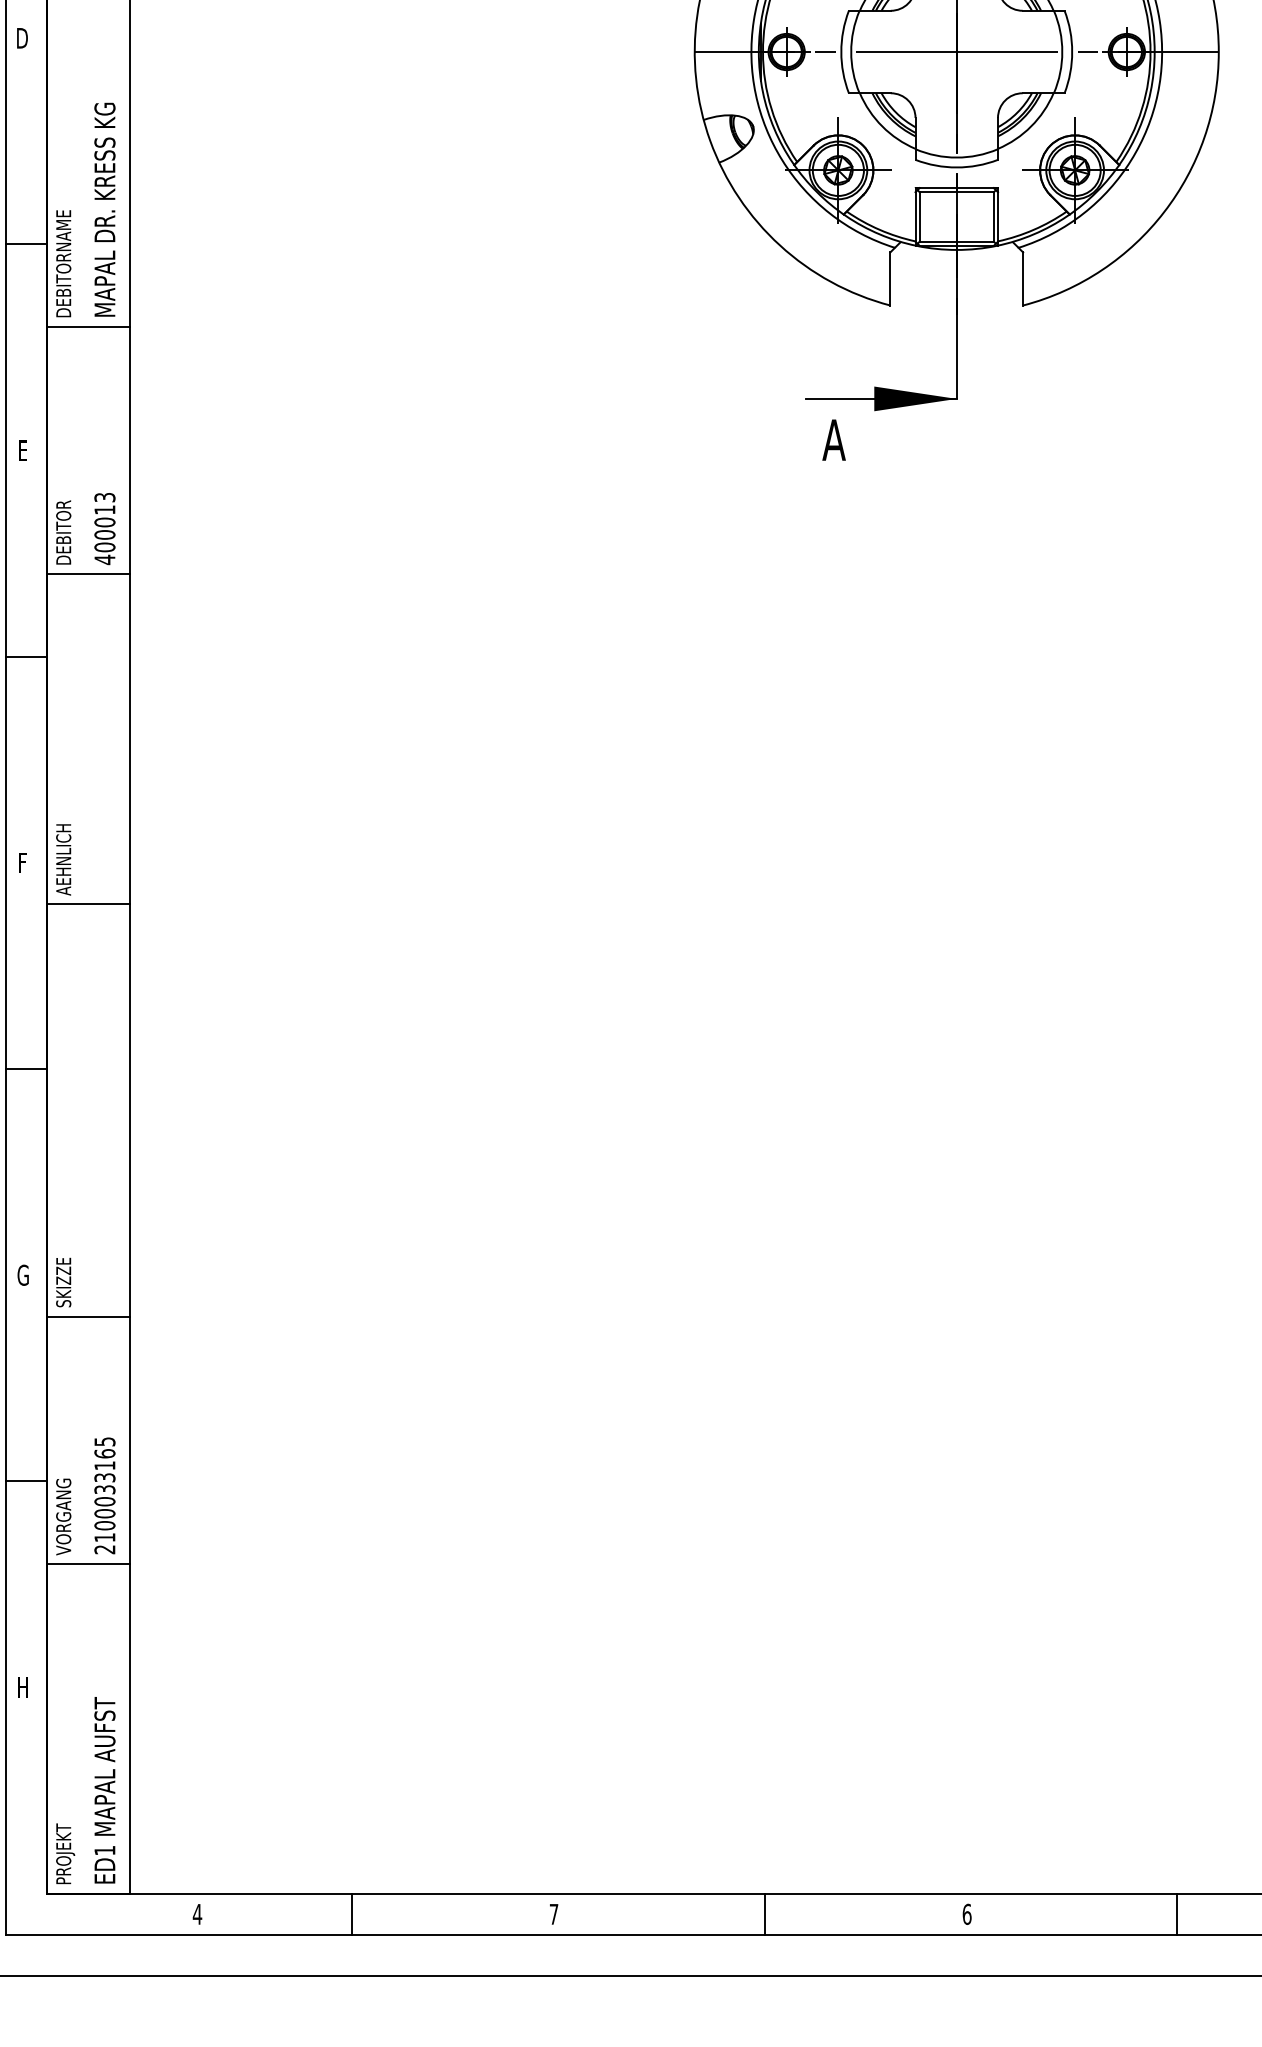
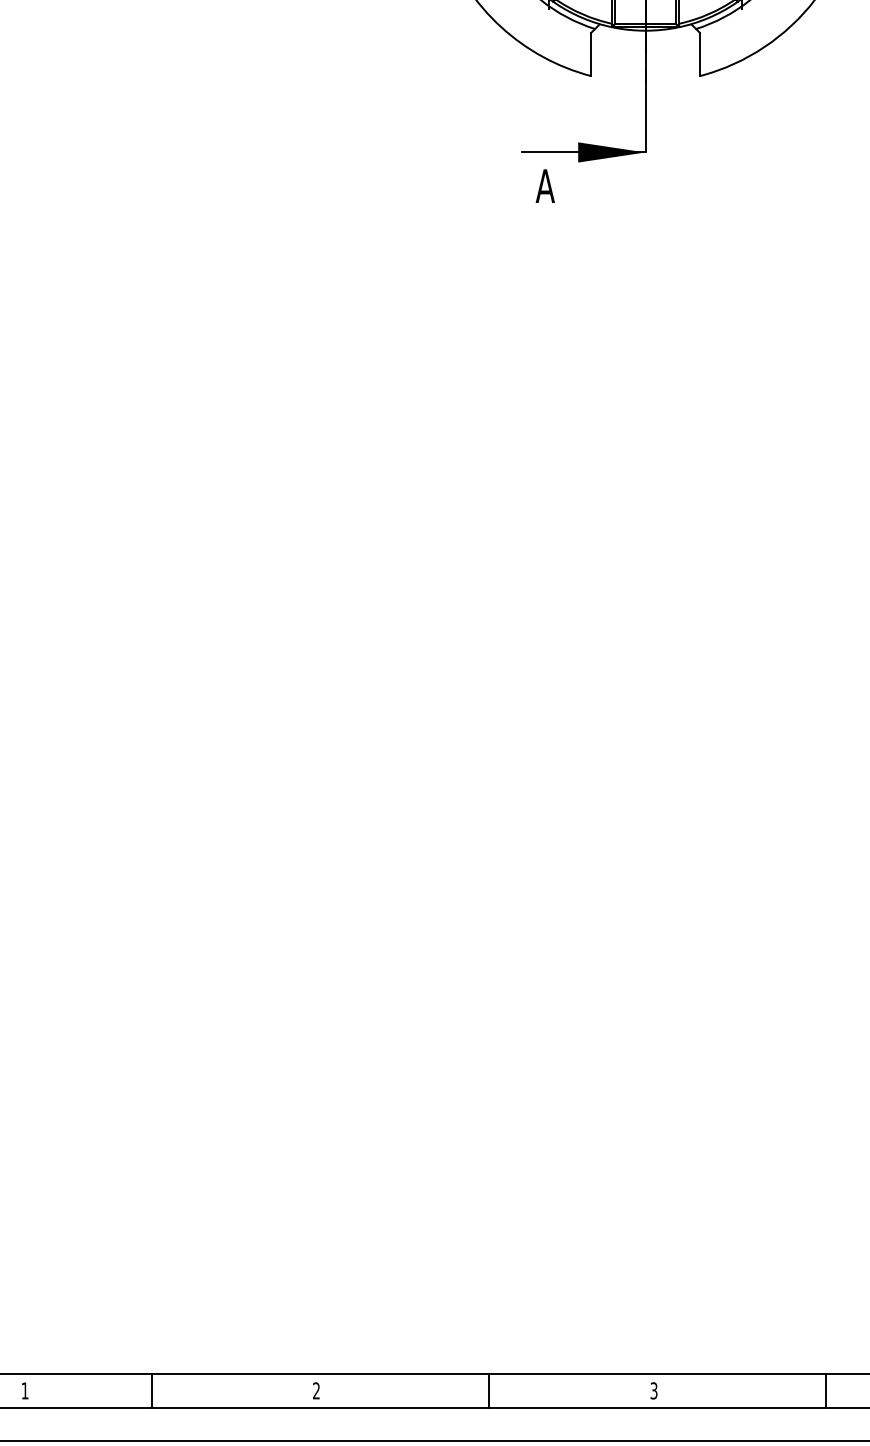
text: (553, 1913) -> (316, 1390), 7 -> 2
text: (966, 1913) -> (653, 1390), 6 -> 3
text: (197, 1914) -> (25, 1391), 4 -> 1

